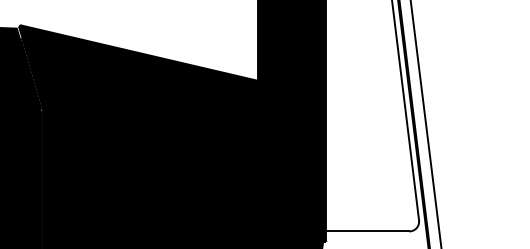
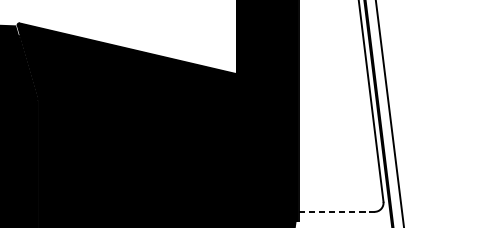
line: (368, 231) -> (337, 211), solid -> dashed

